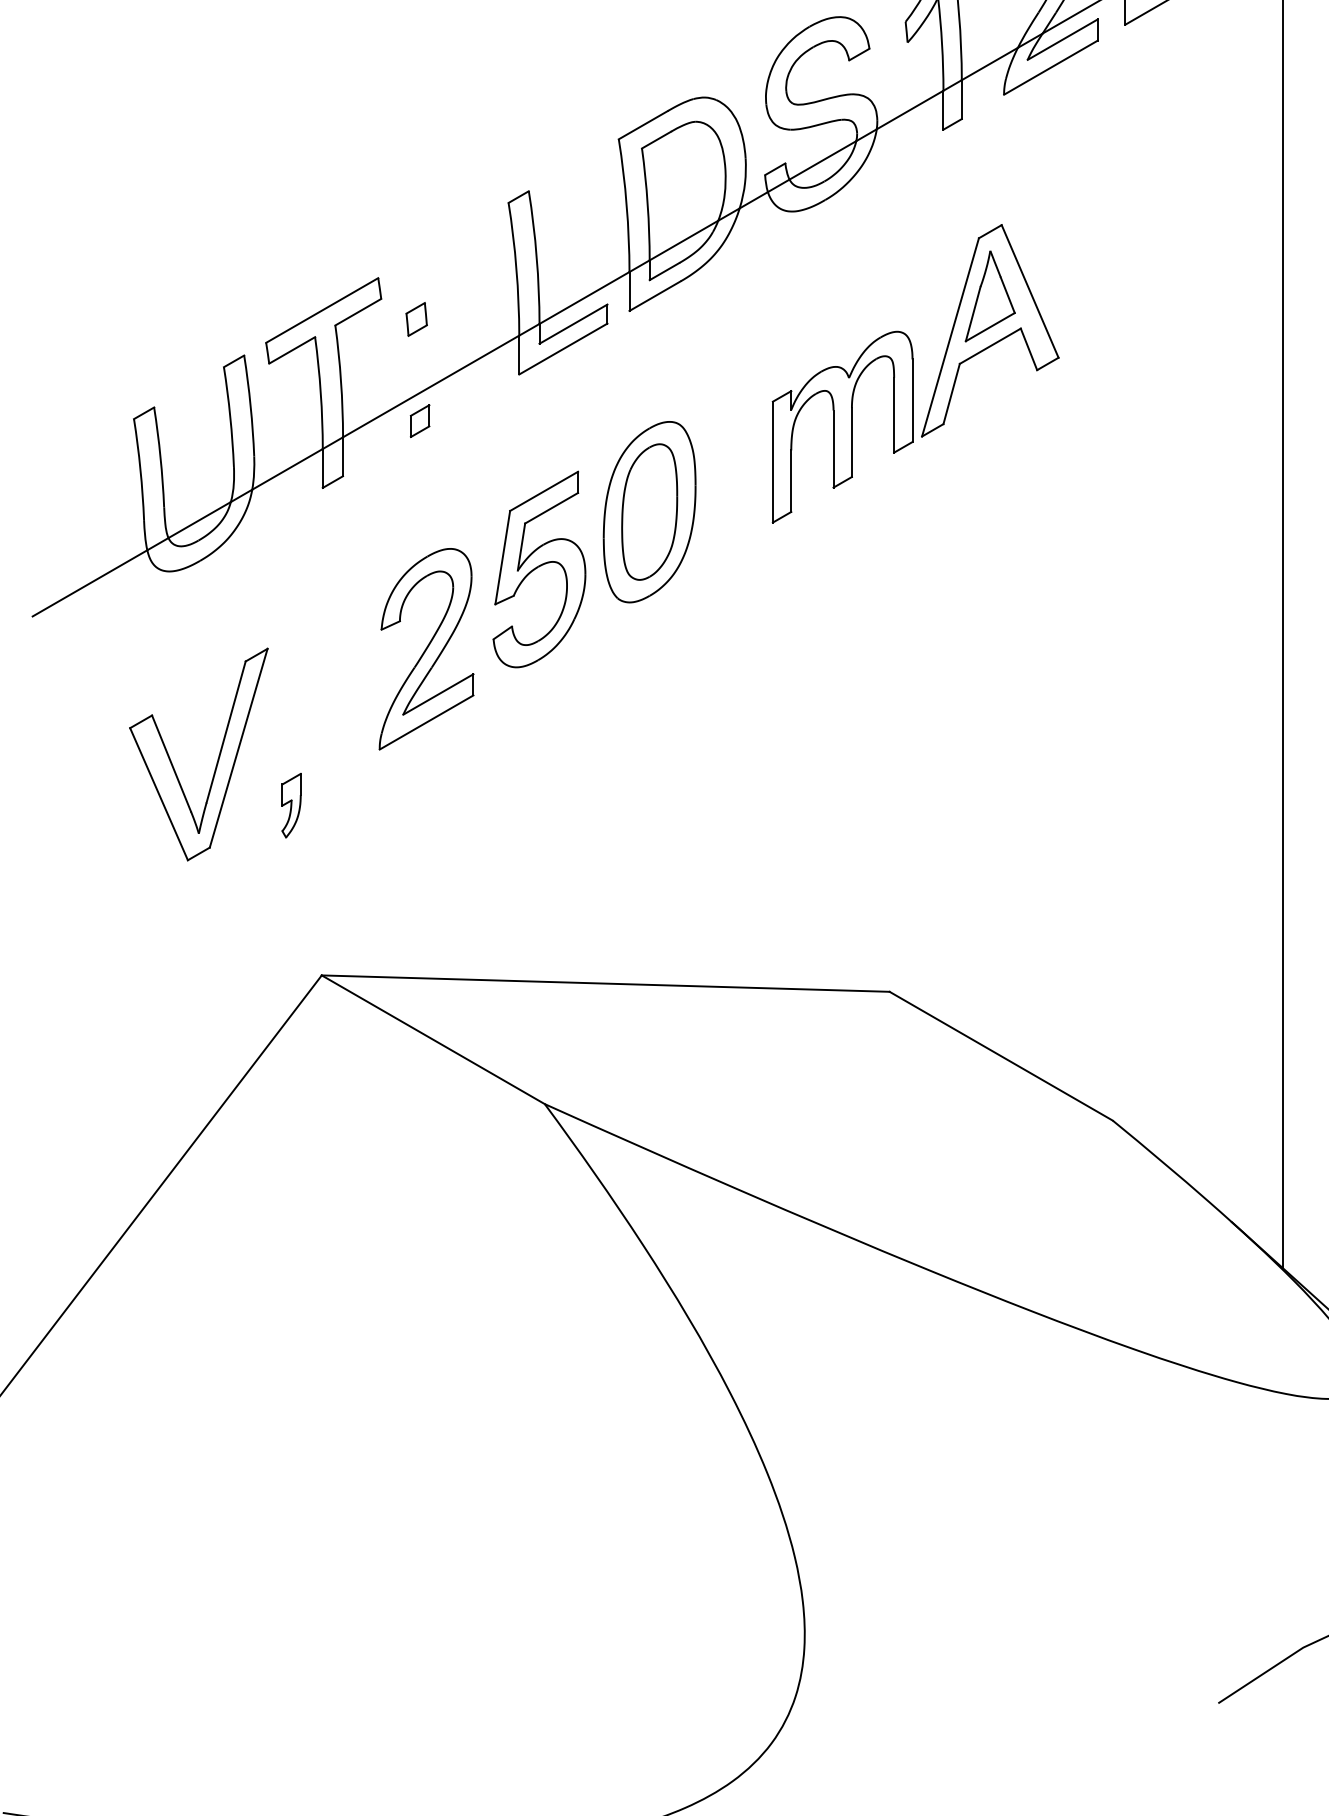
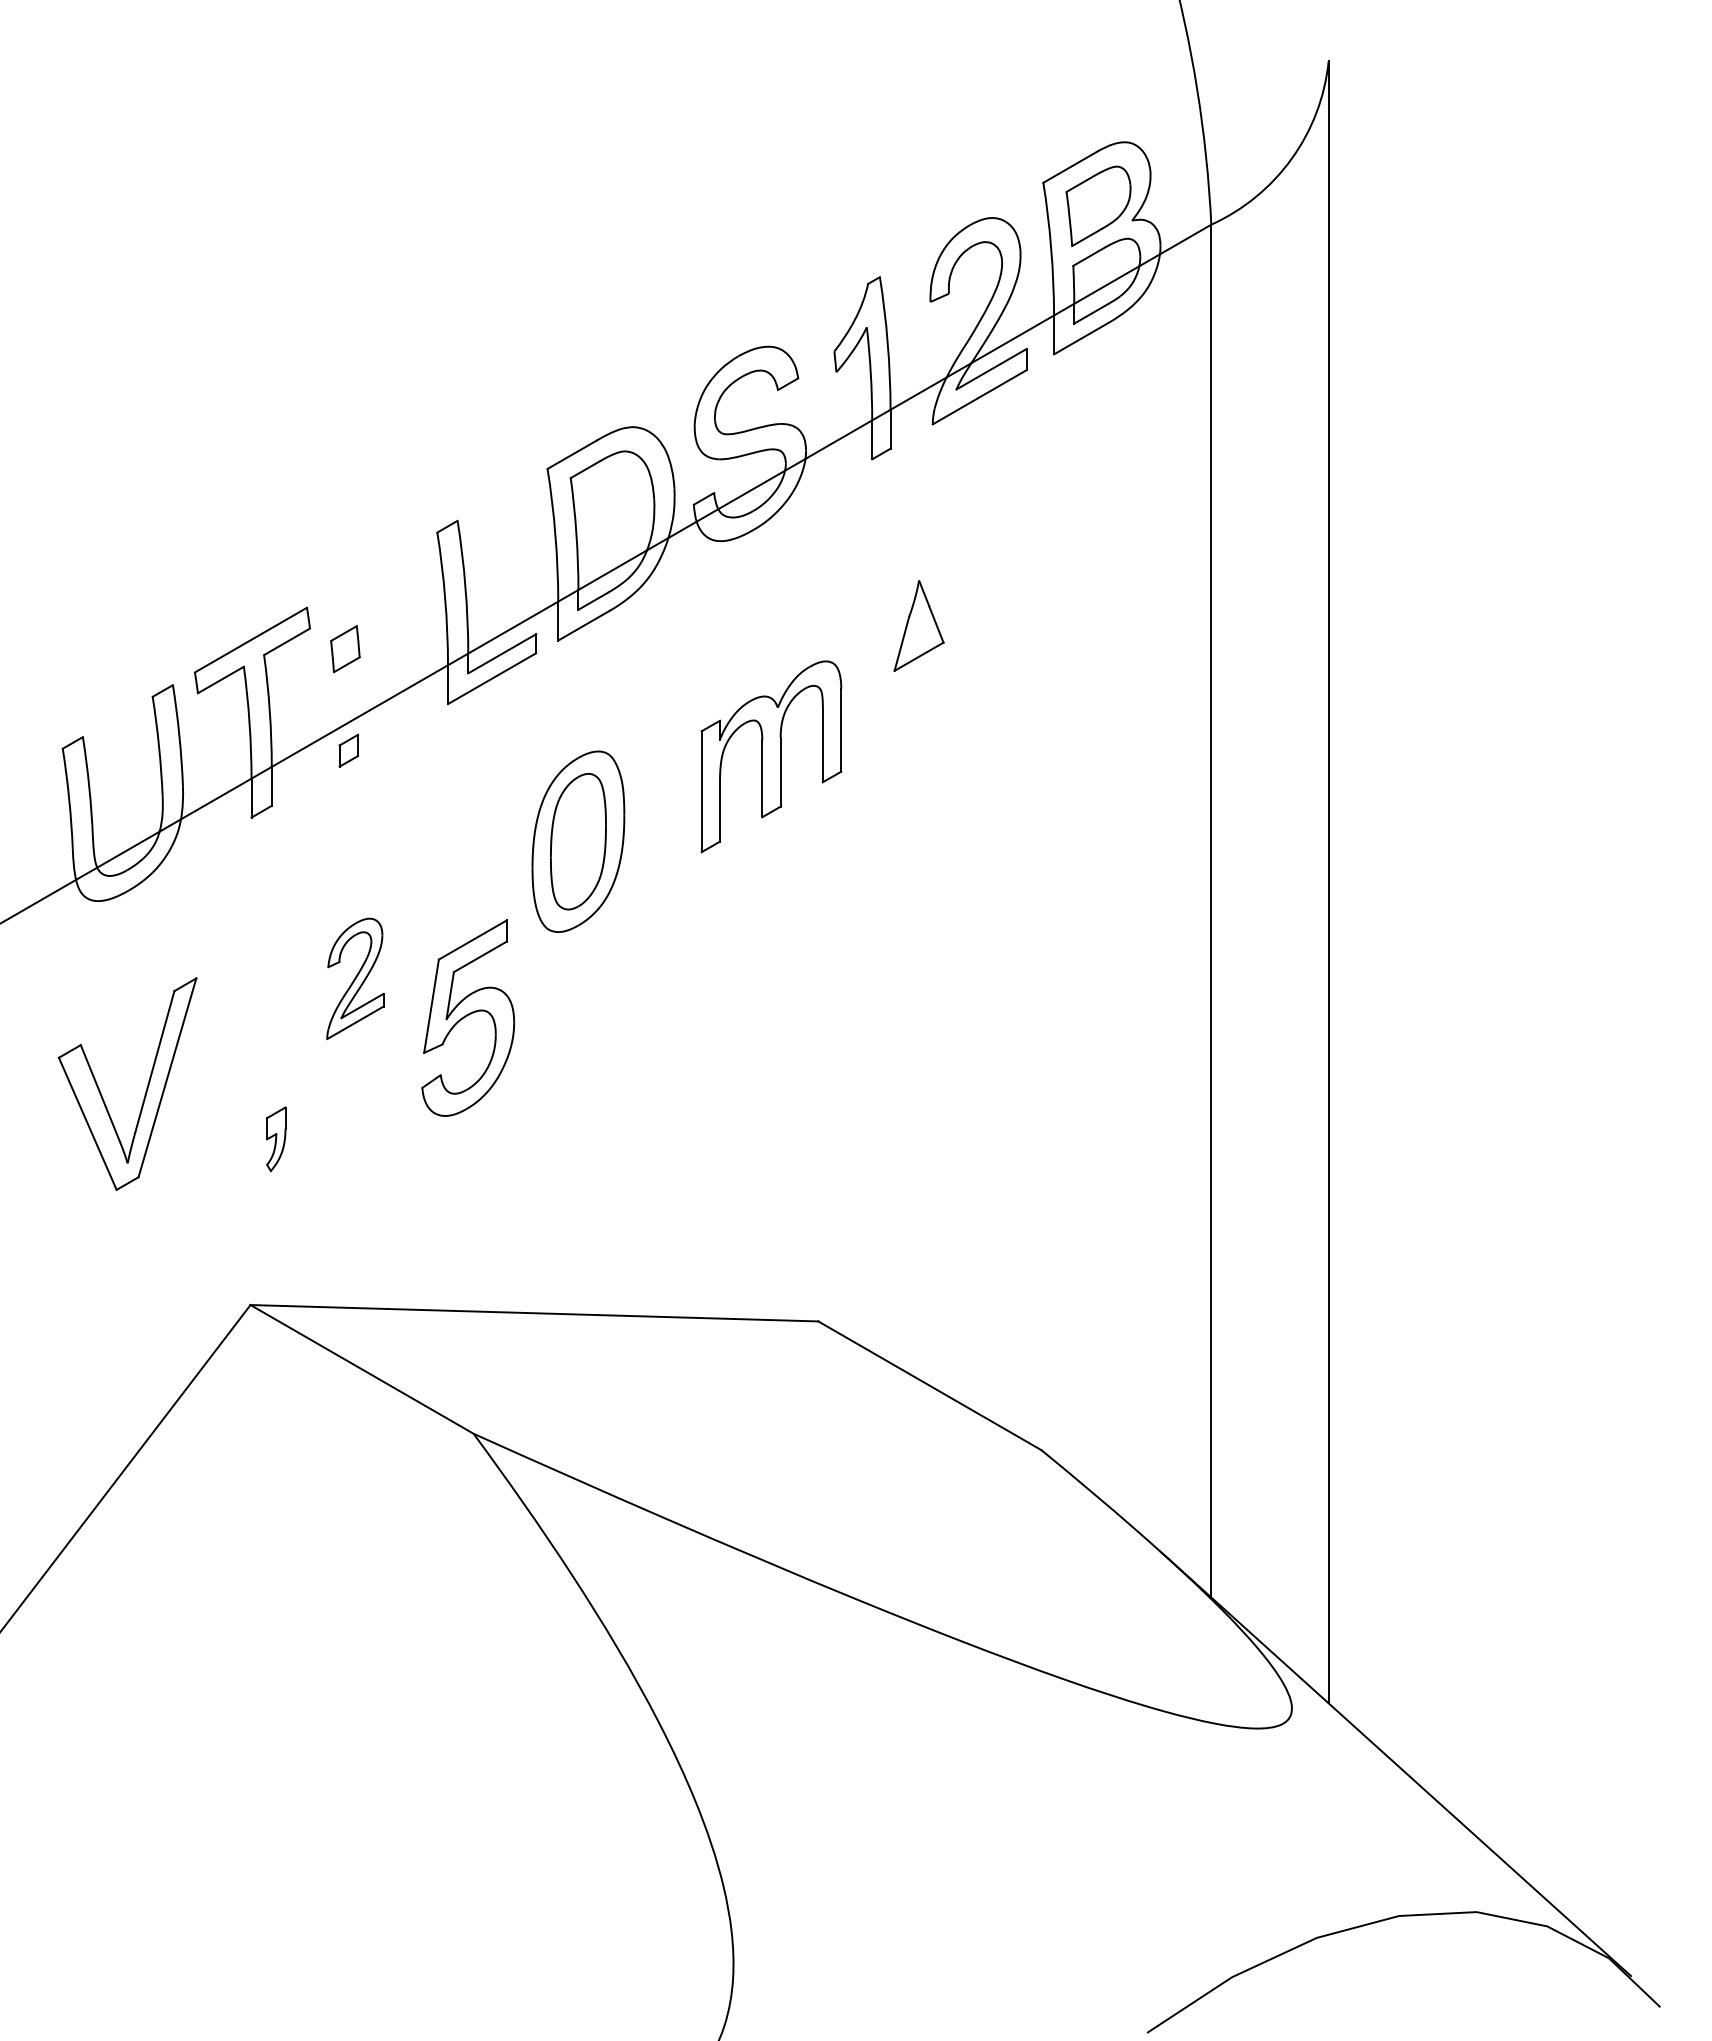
part: (416, 318) -> (345, 648), size x1.4
part: (989, 330) -> (918, 660), removed
part: (539, 568) -> (468, 1017), moved
part: (426, 648) -> (355, 978), size x0.6
part: (291, 805) -> (276, 1139), moved

